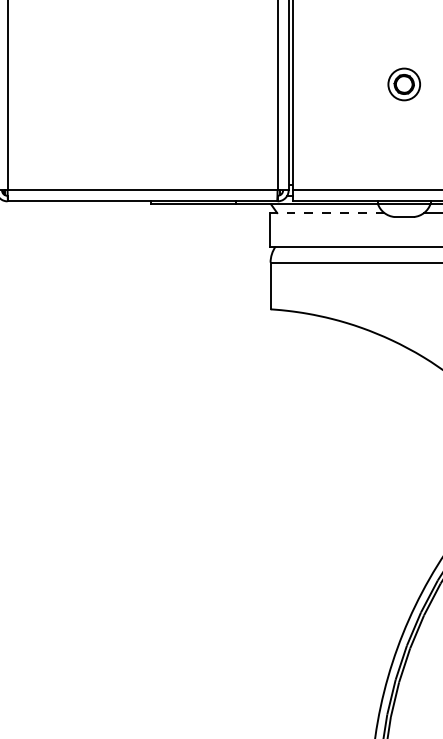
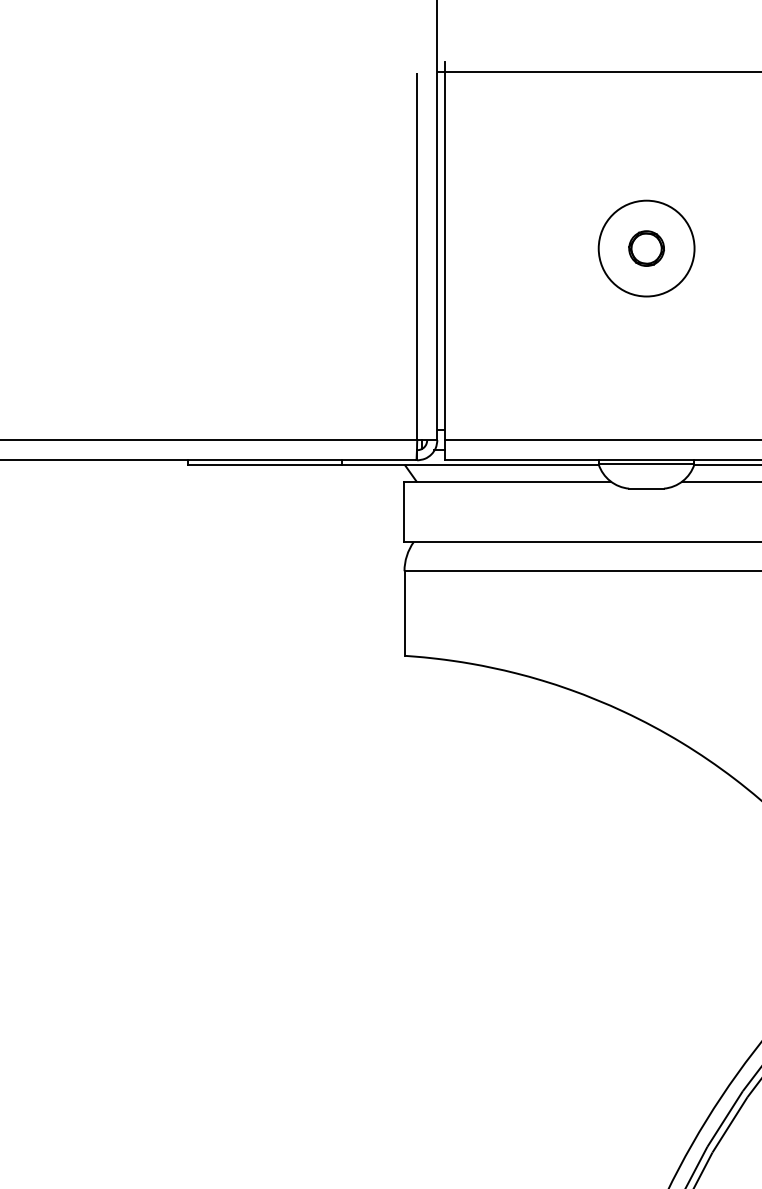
circle: (403, 84) -> (645, 248), size x1.67
line: (326, 213) -> (505, 482), dashed -> solid

